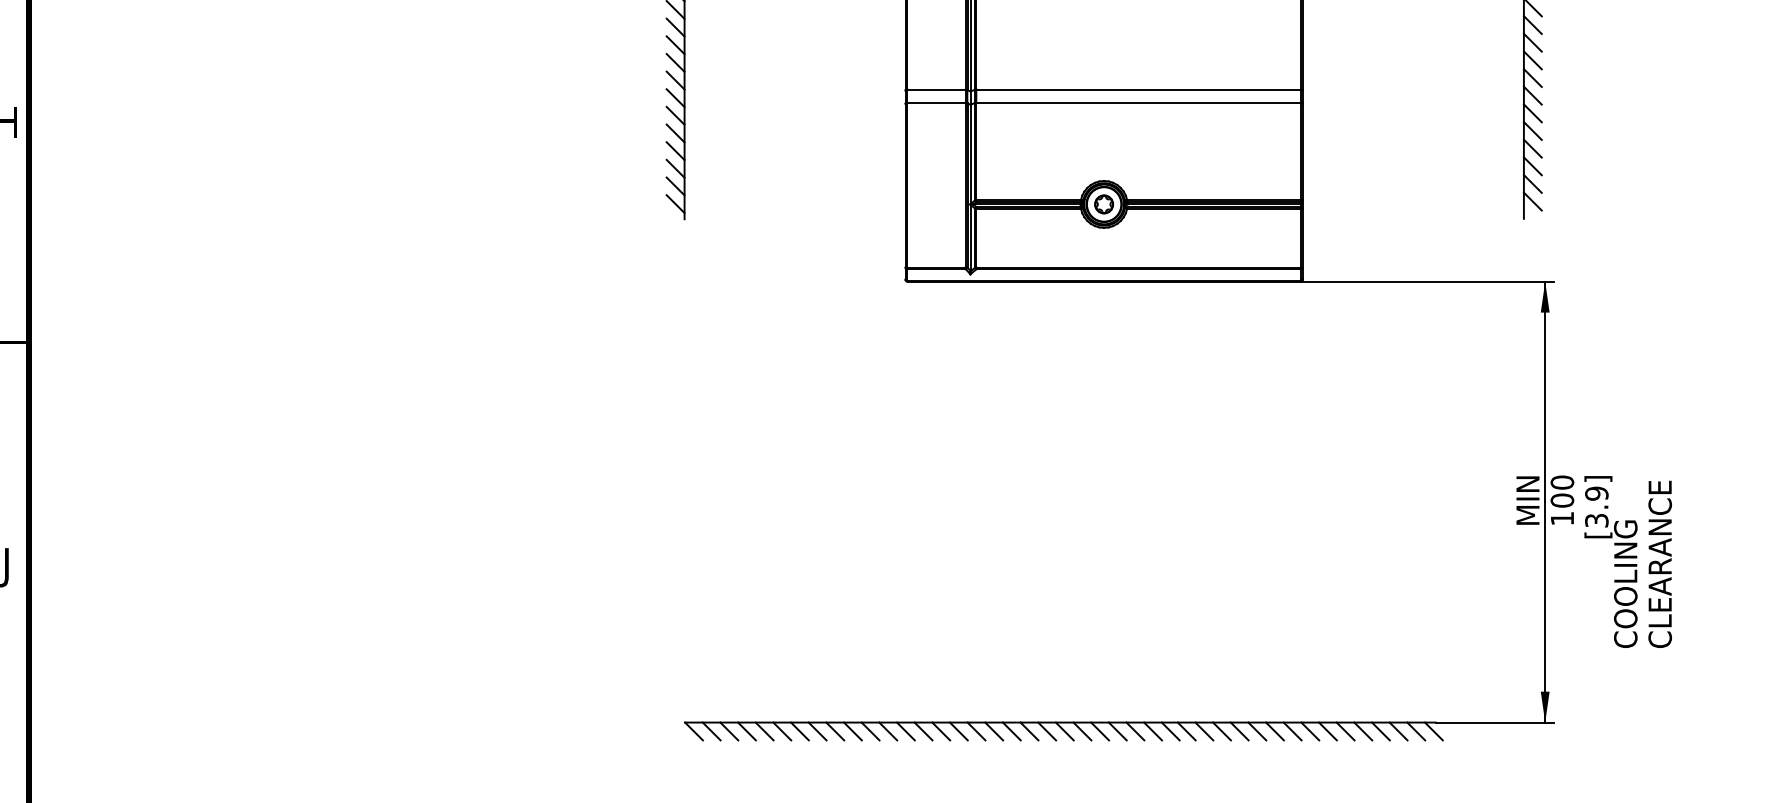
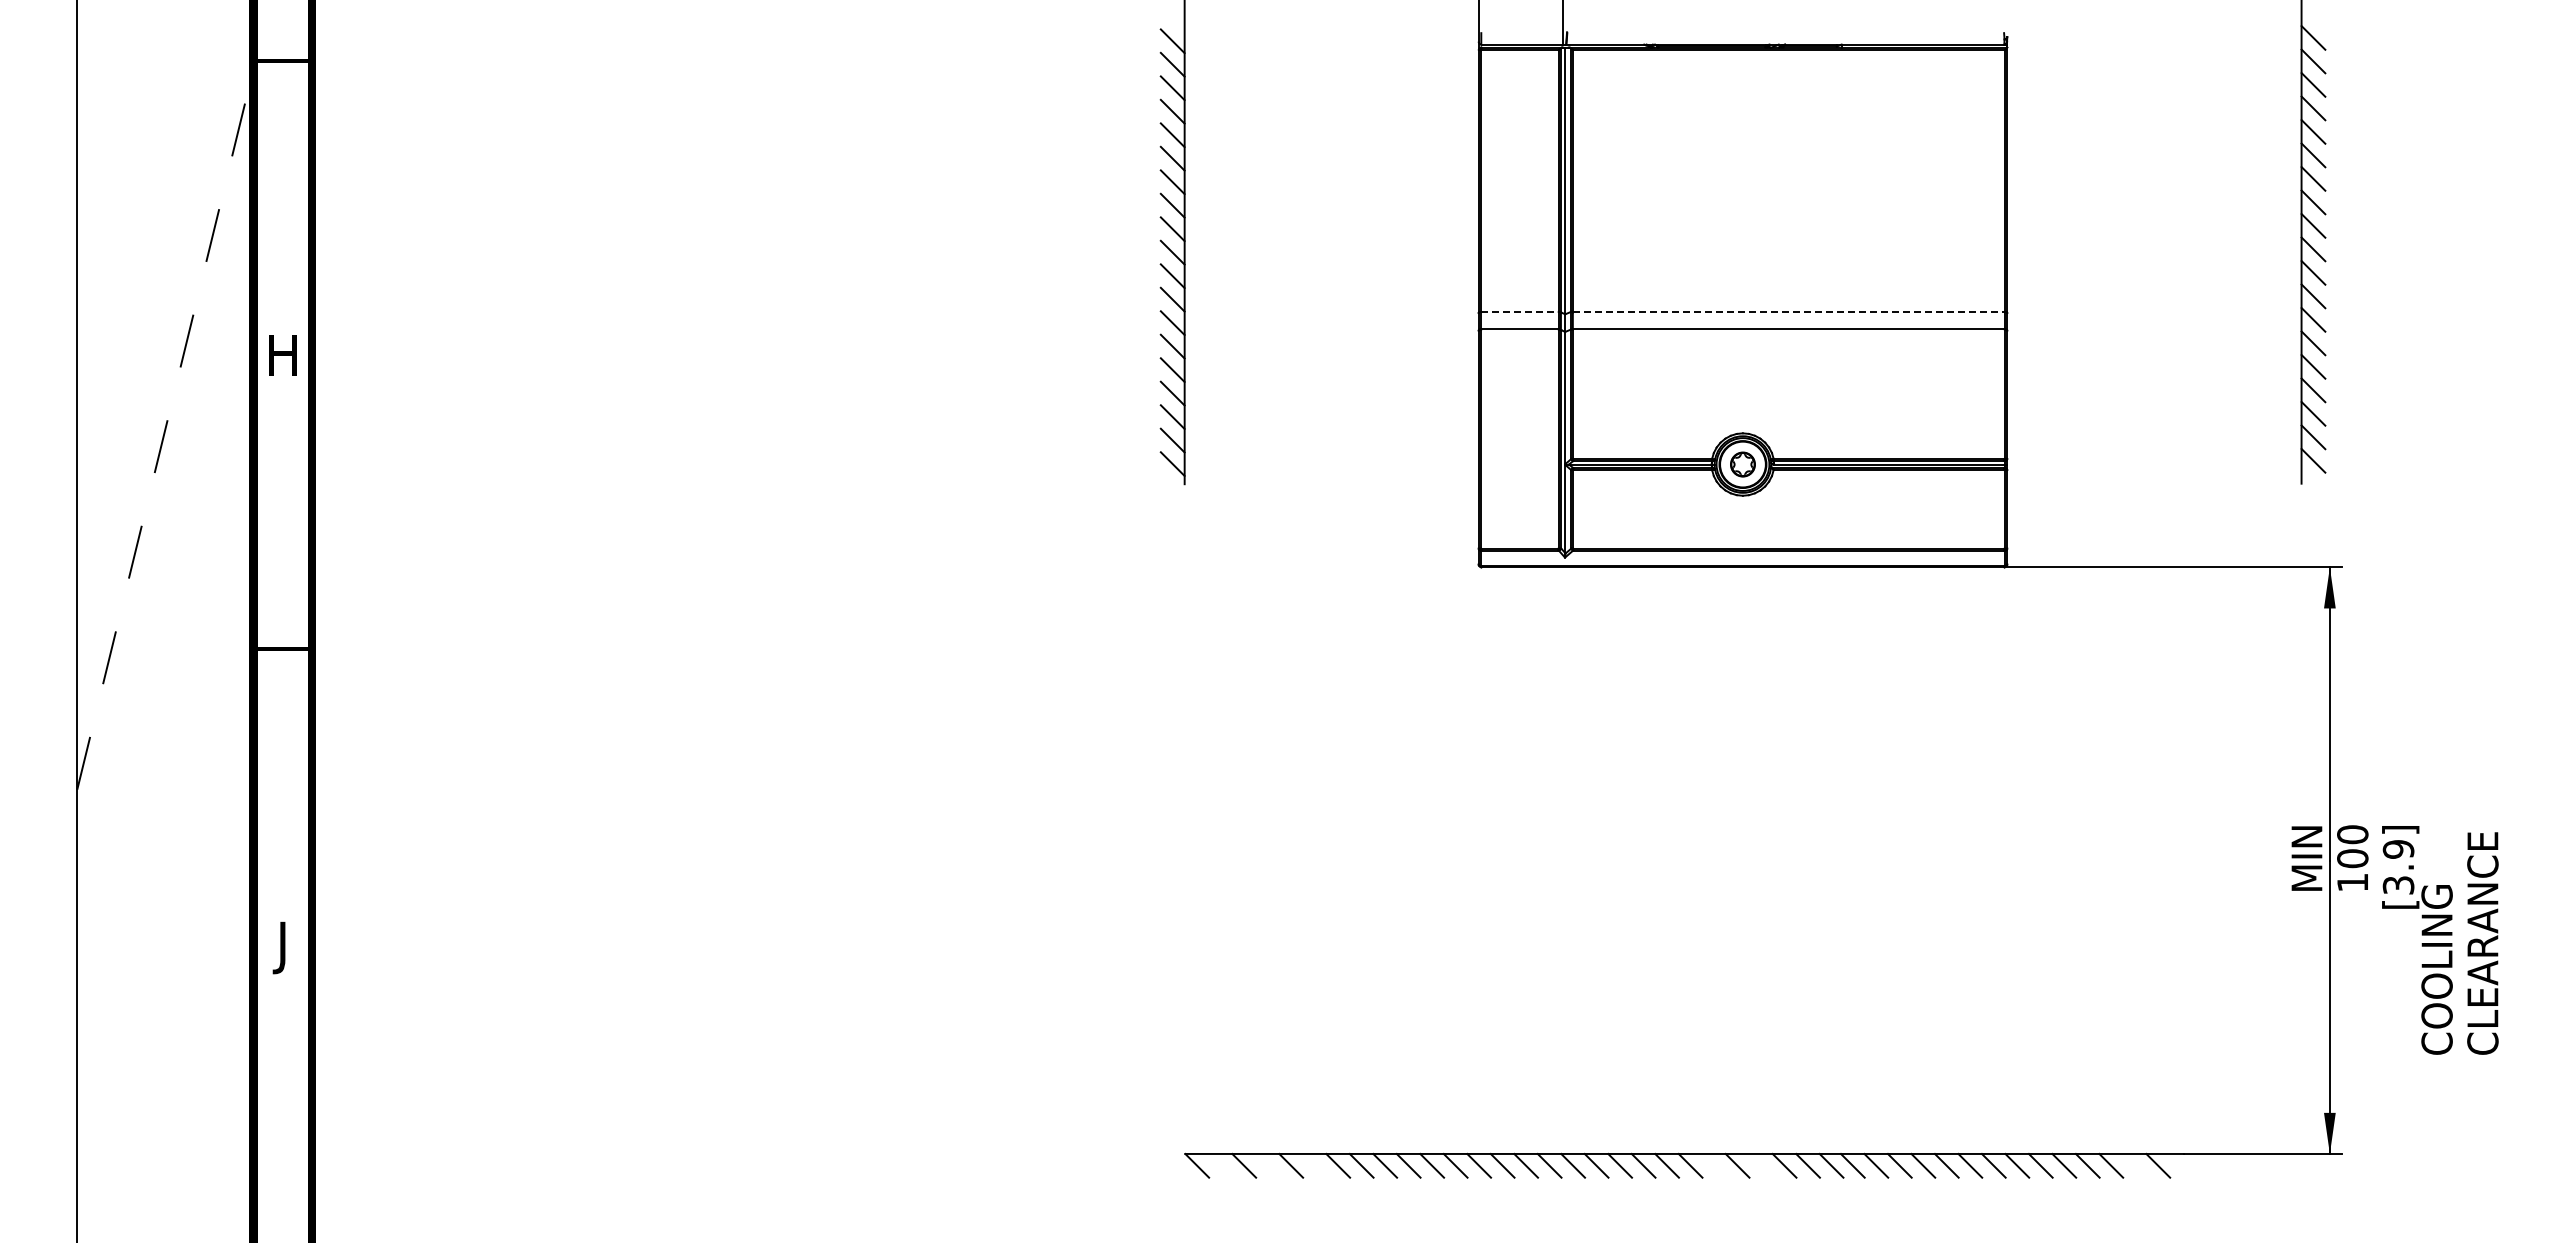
line: (936, 89) -> (1519, 311), solid -> dashed
line: (1138, 89) -> (1788, 311), solid -> dashed
line: (711, 731) -> (1220, 1165), removed
line: (746, 731) -> (1267, 1165), removed
line: (782, 731) -> (1314, 1165), removed
line: (1081, 731) -> (1713, 1165), removed
line: (1117, 731) -> (1760, 1165), removed
line: (1398, 731) -> (2134, 1165), removed
line: (1433, 731) -> (2181, 1165), removed

